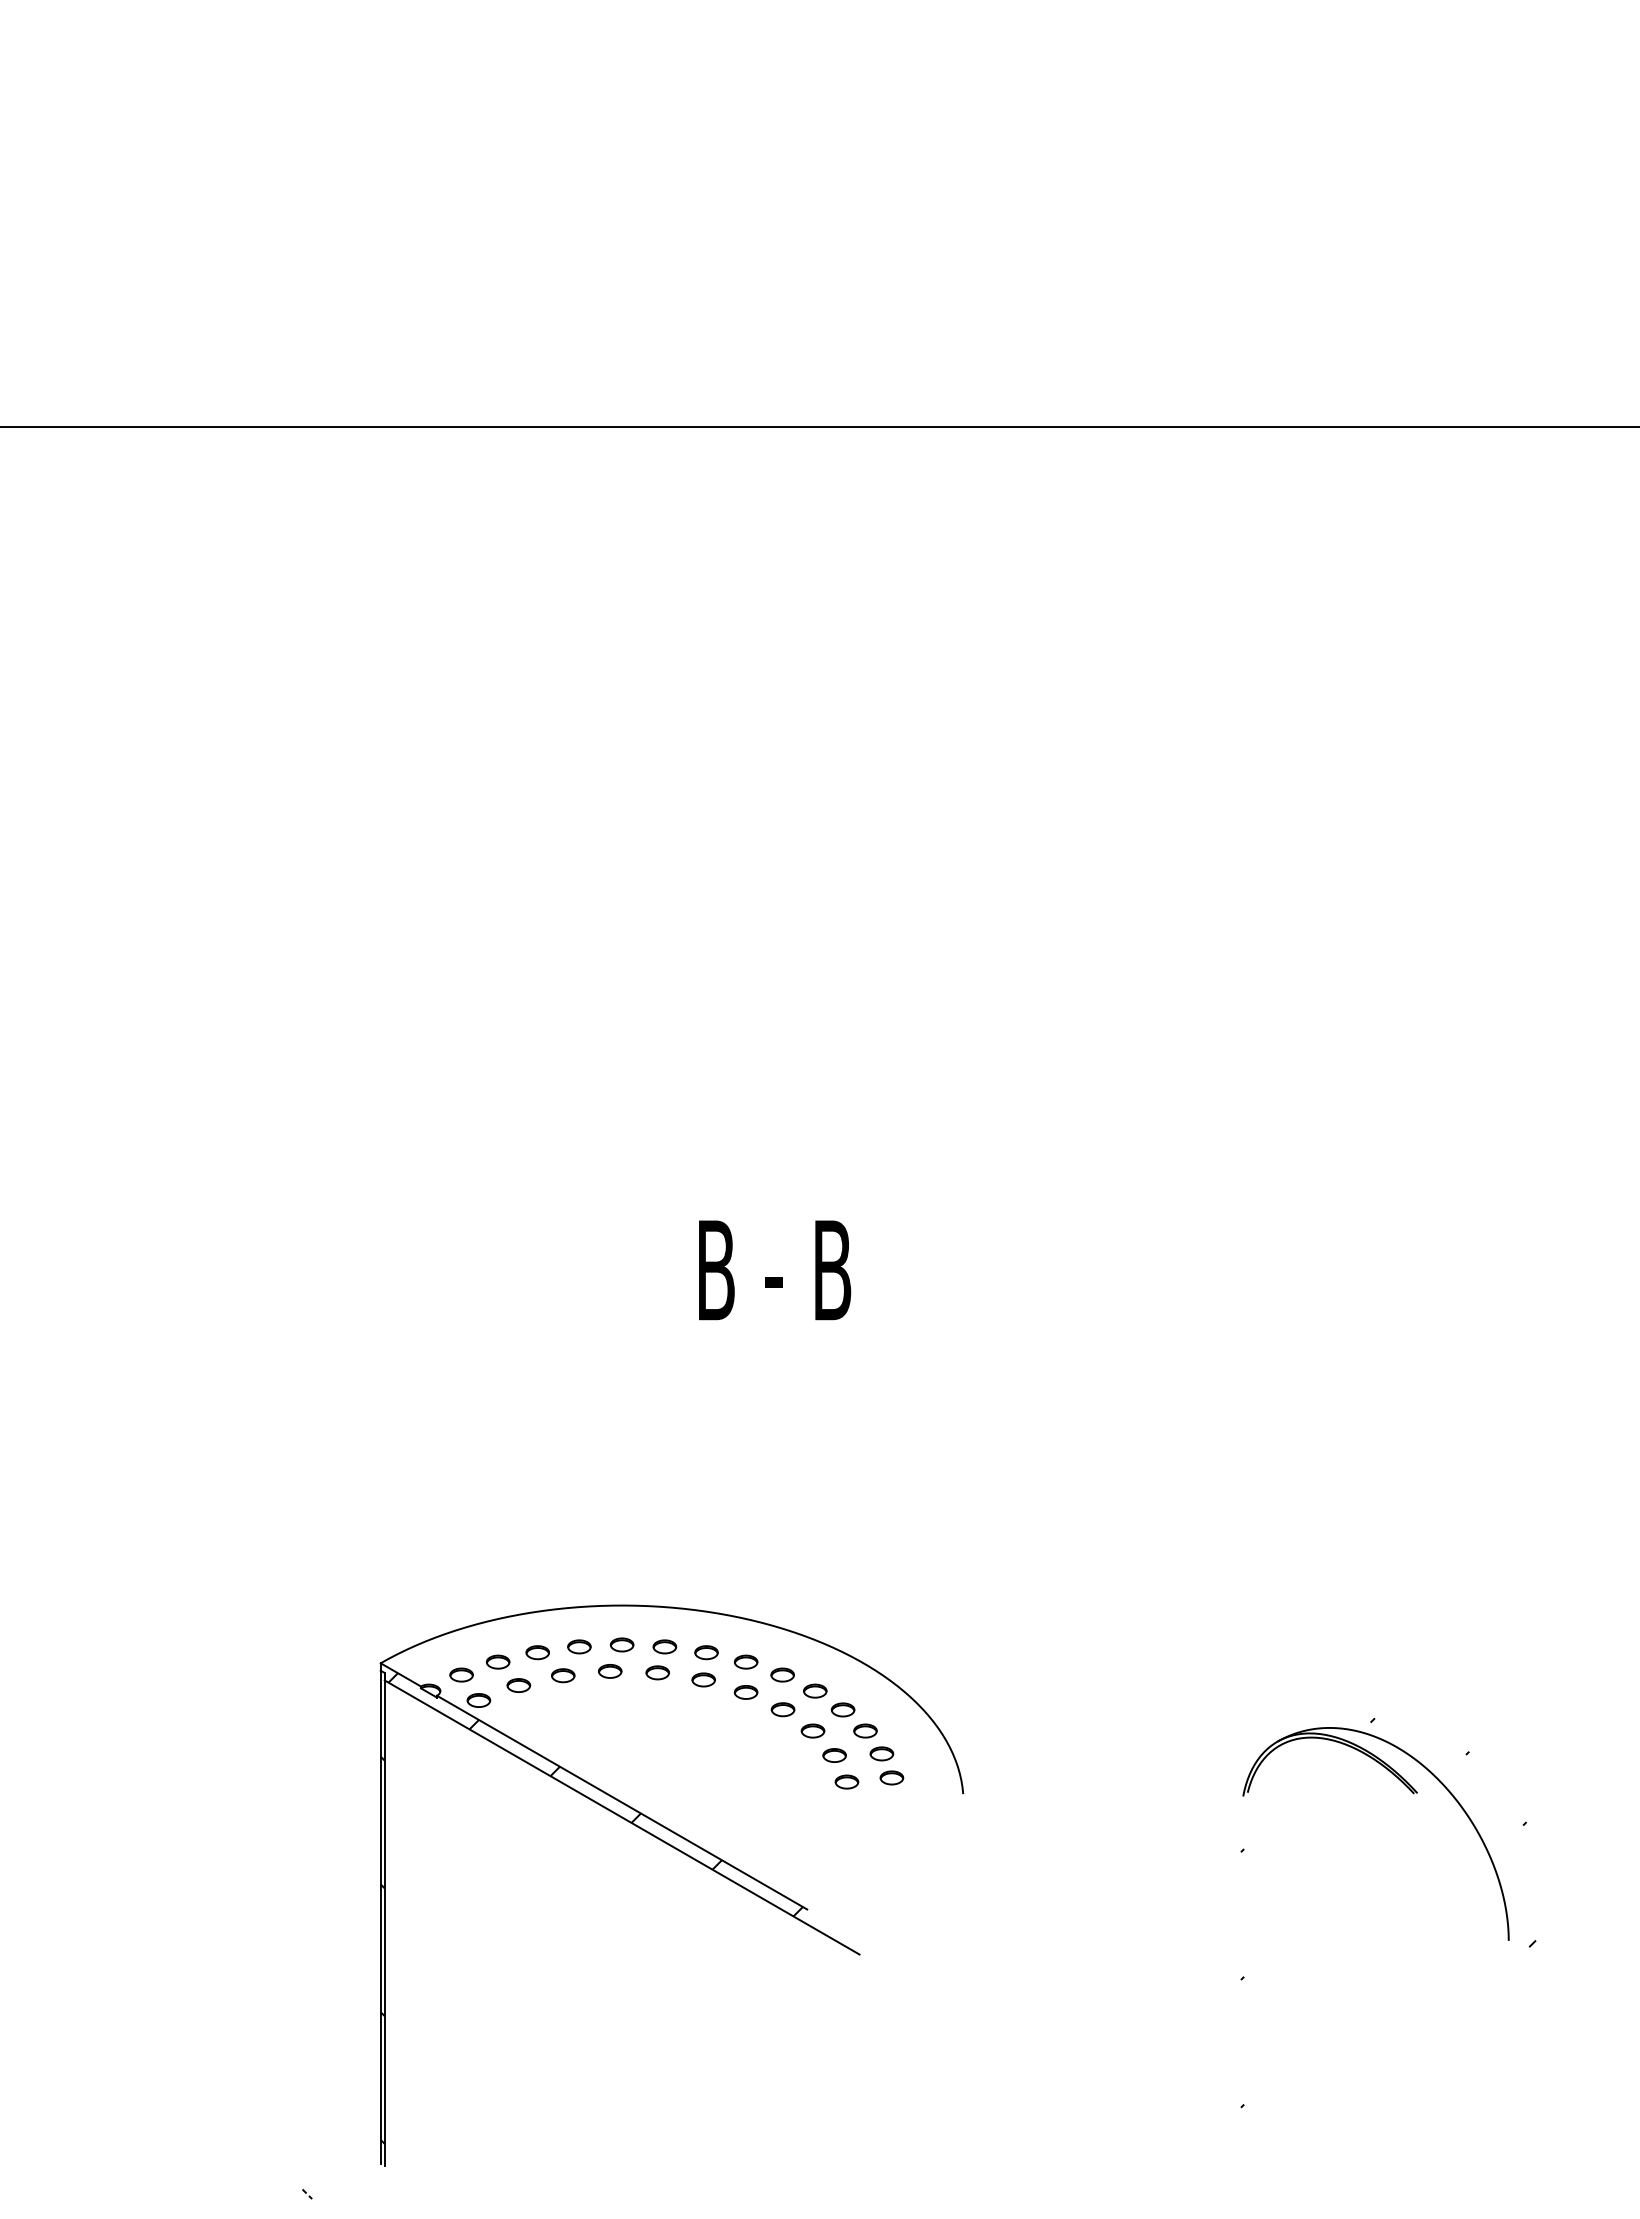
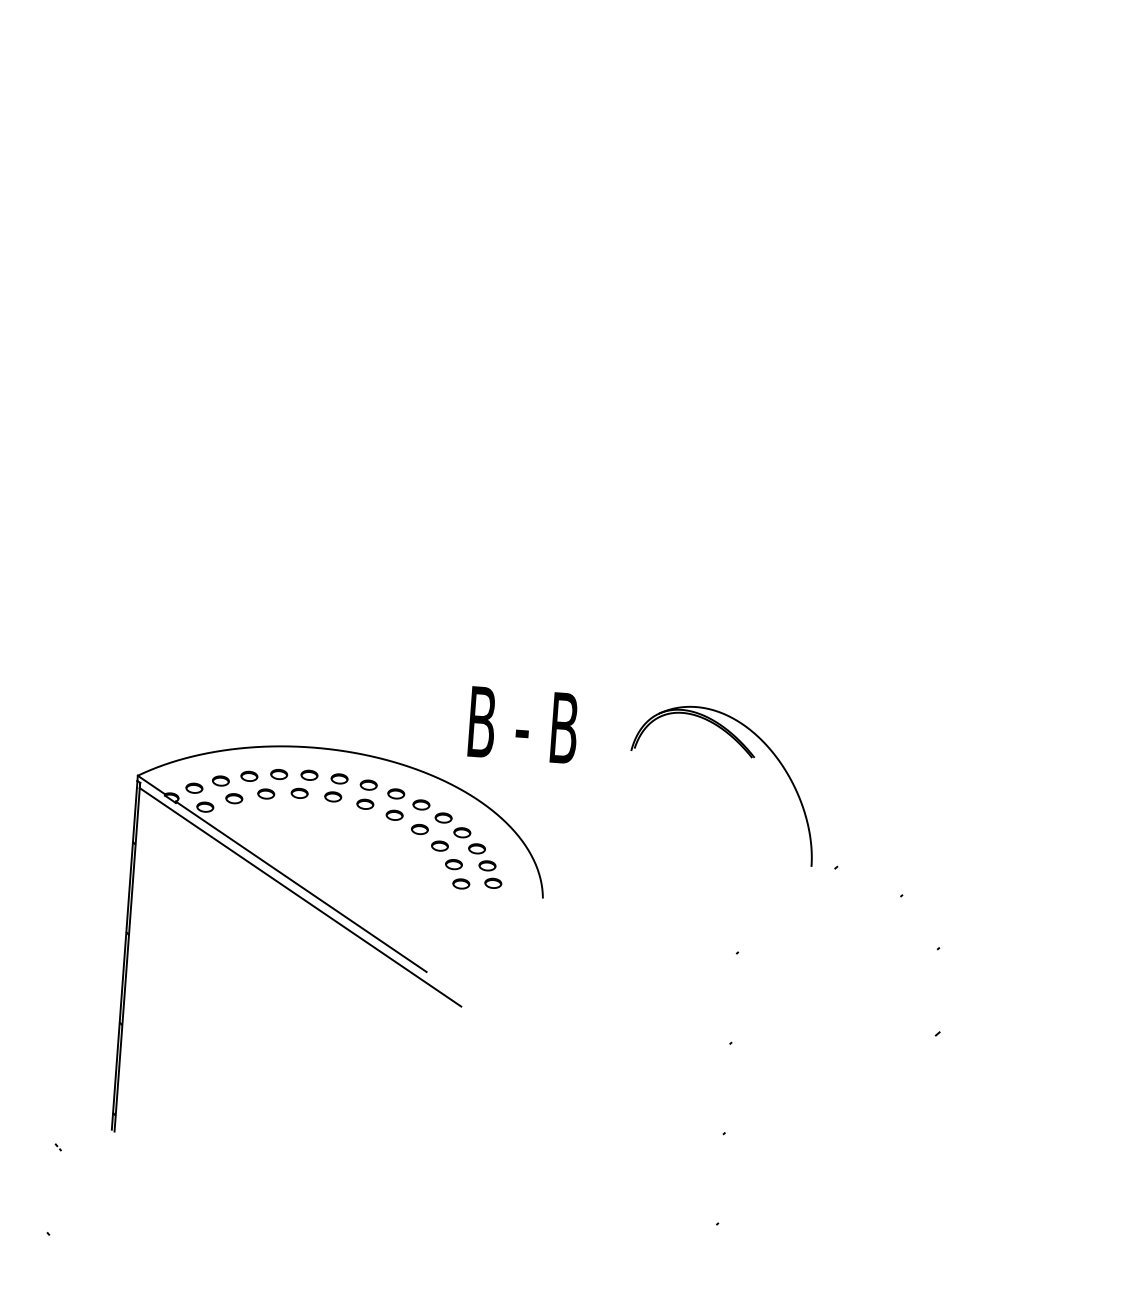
text: (775, 1270) -> (523, 725), moved
hatch: (595, 1794) -> (282, 879), removed
part: (1413, 1794) -> (751, 758), moved

